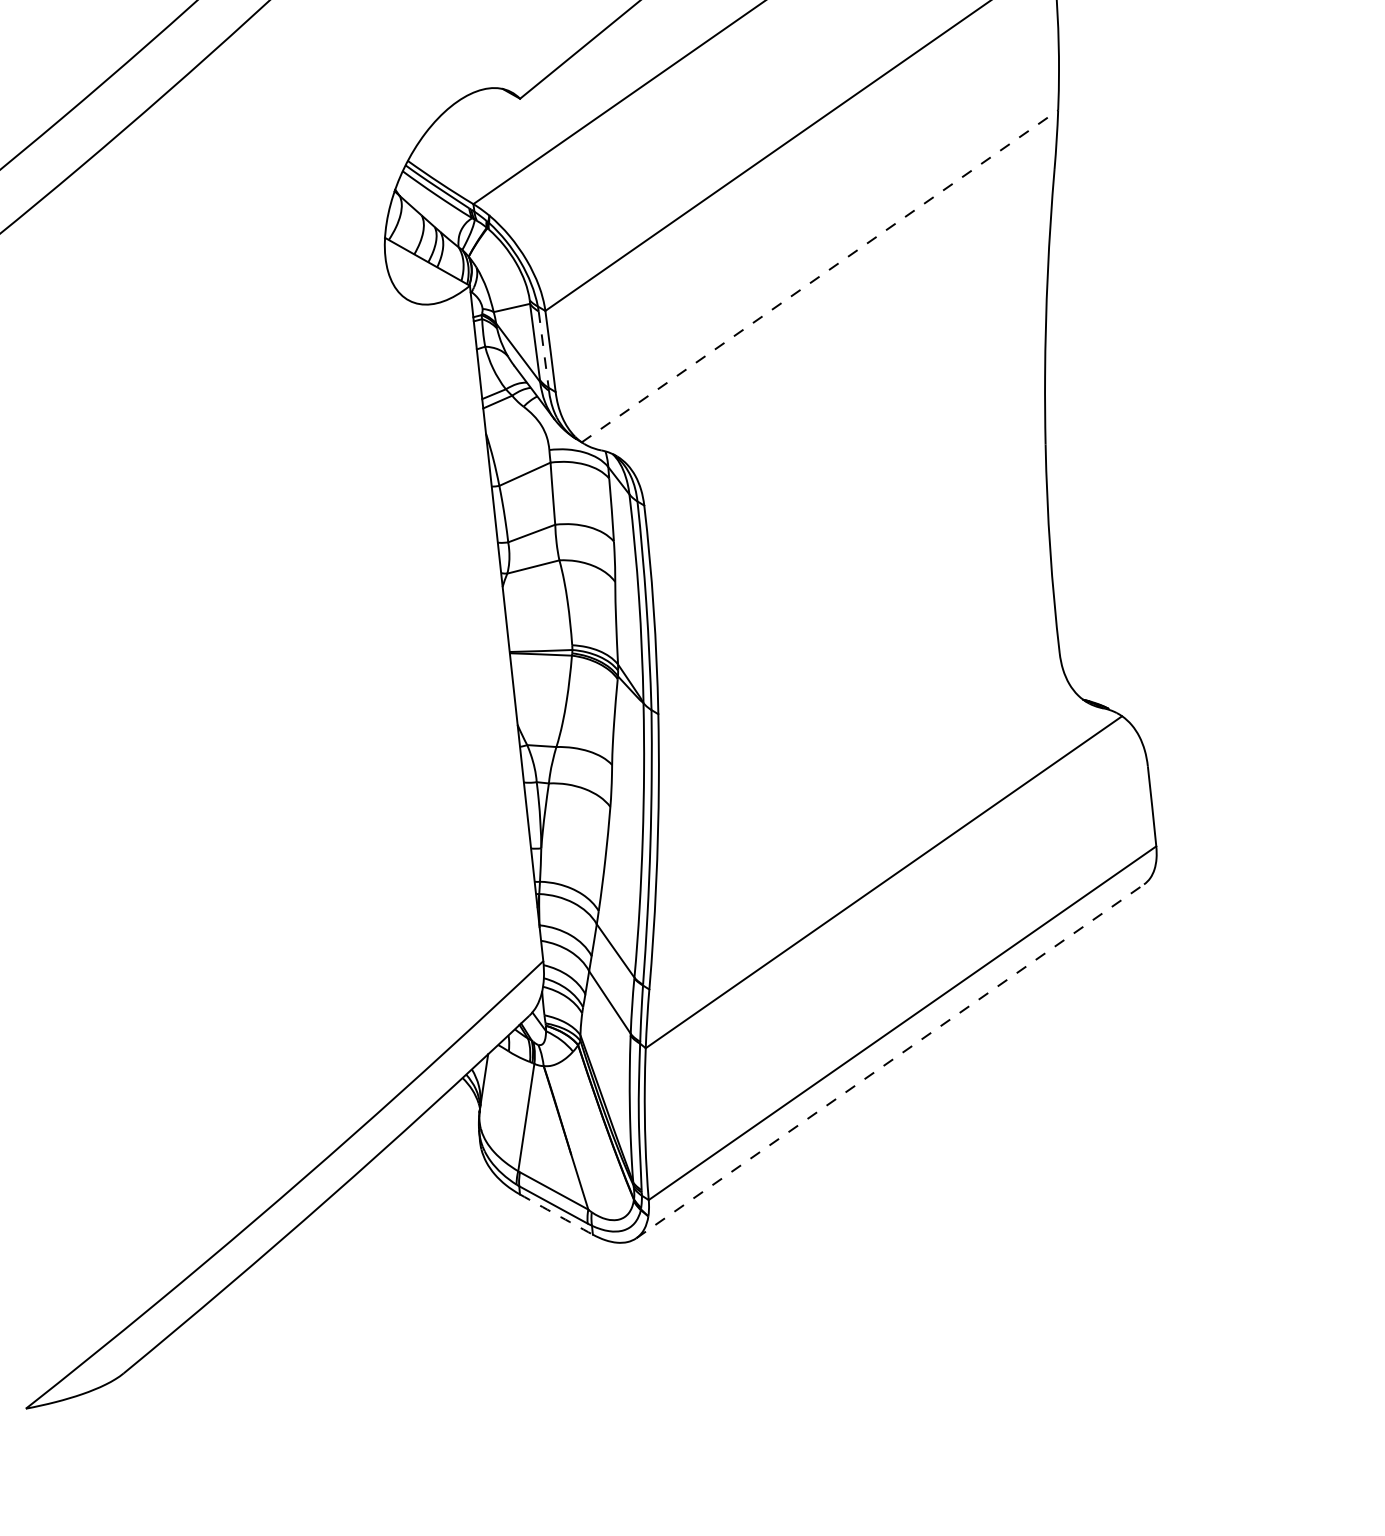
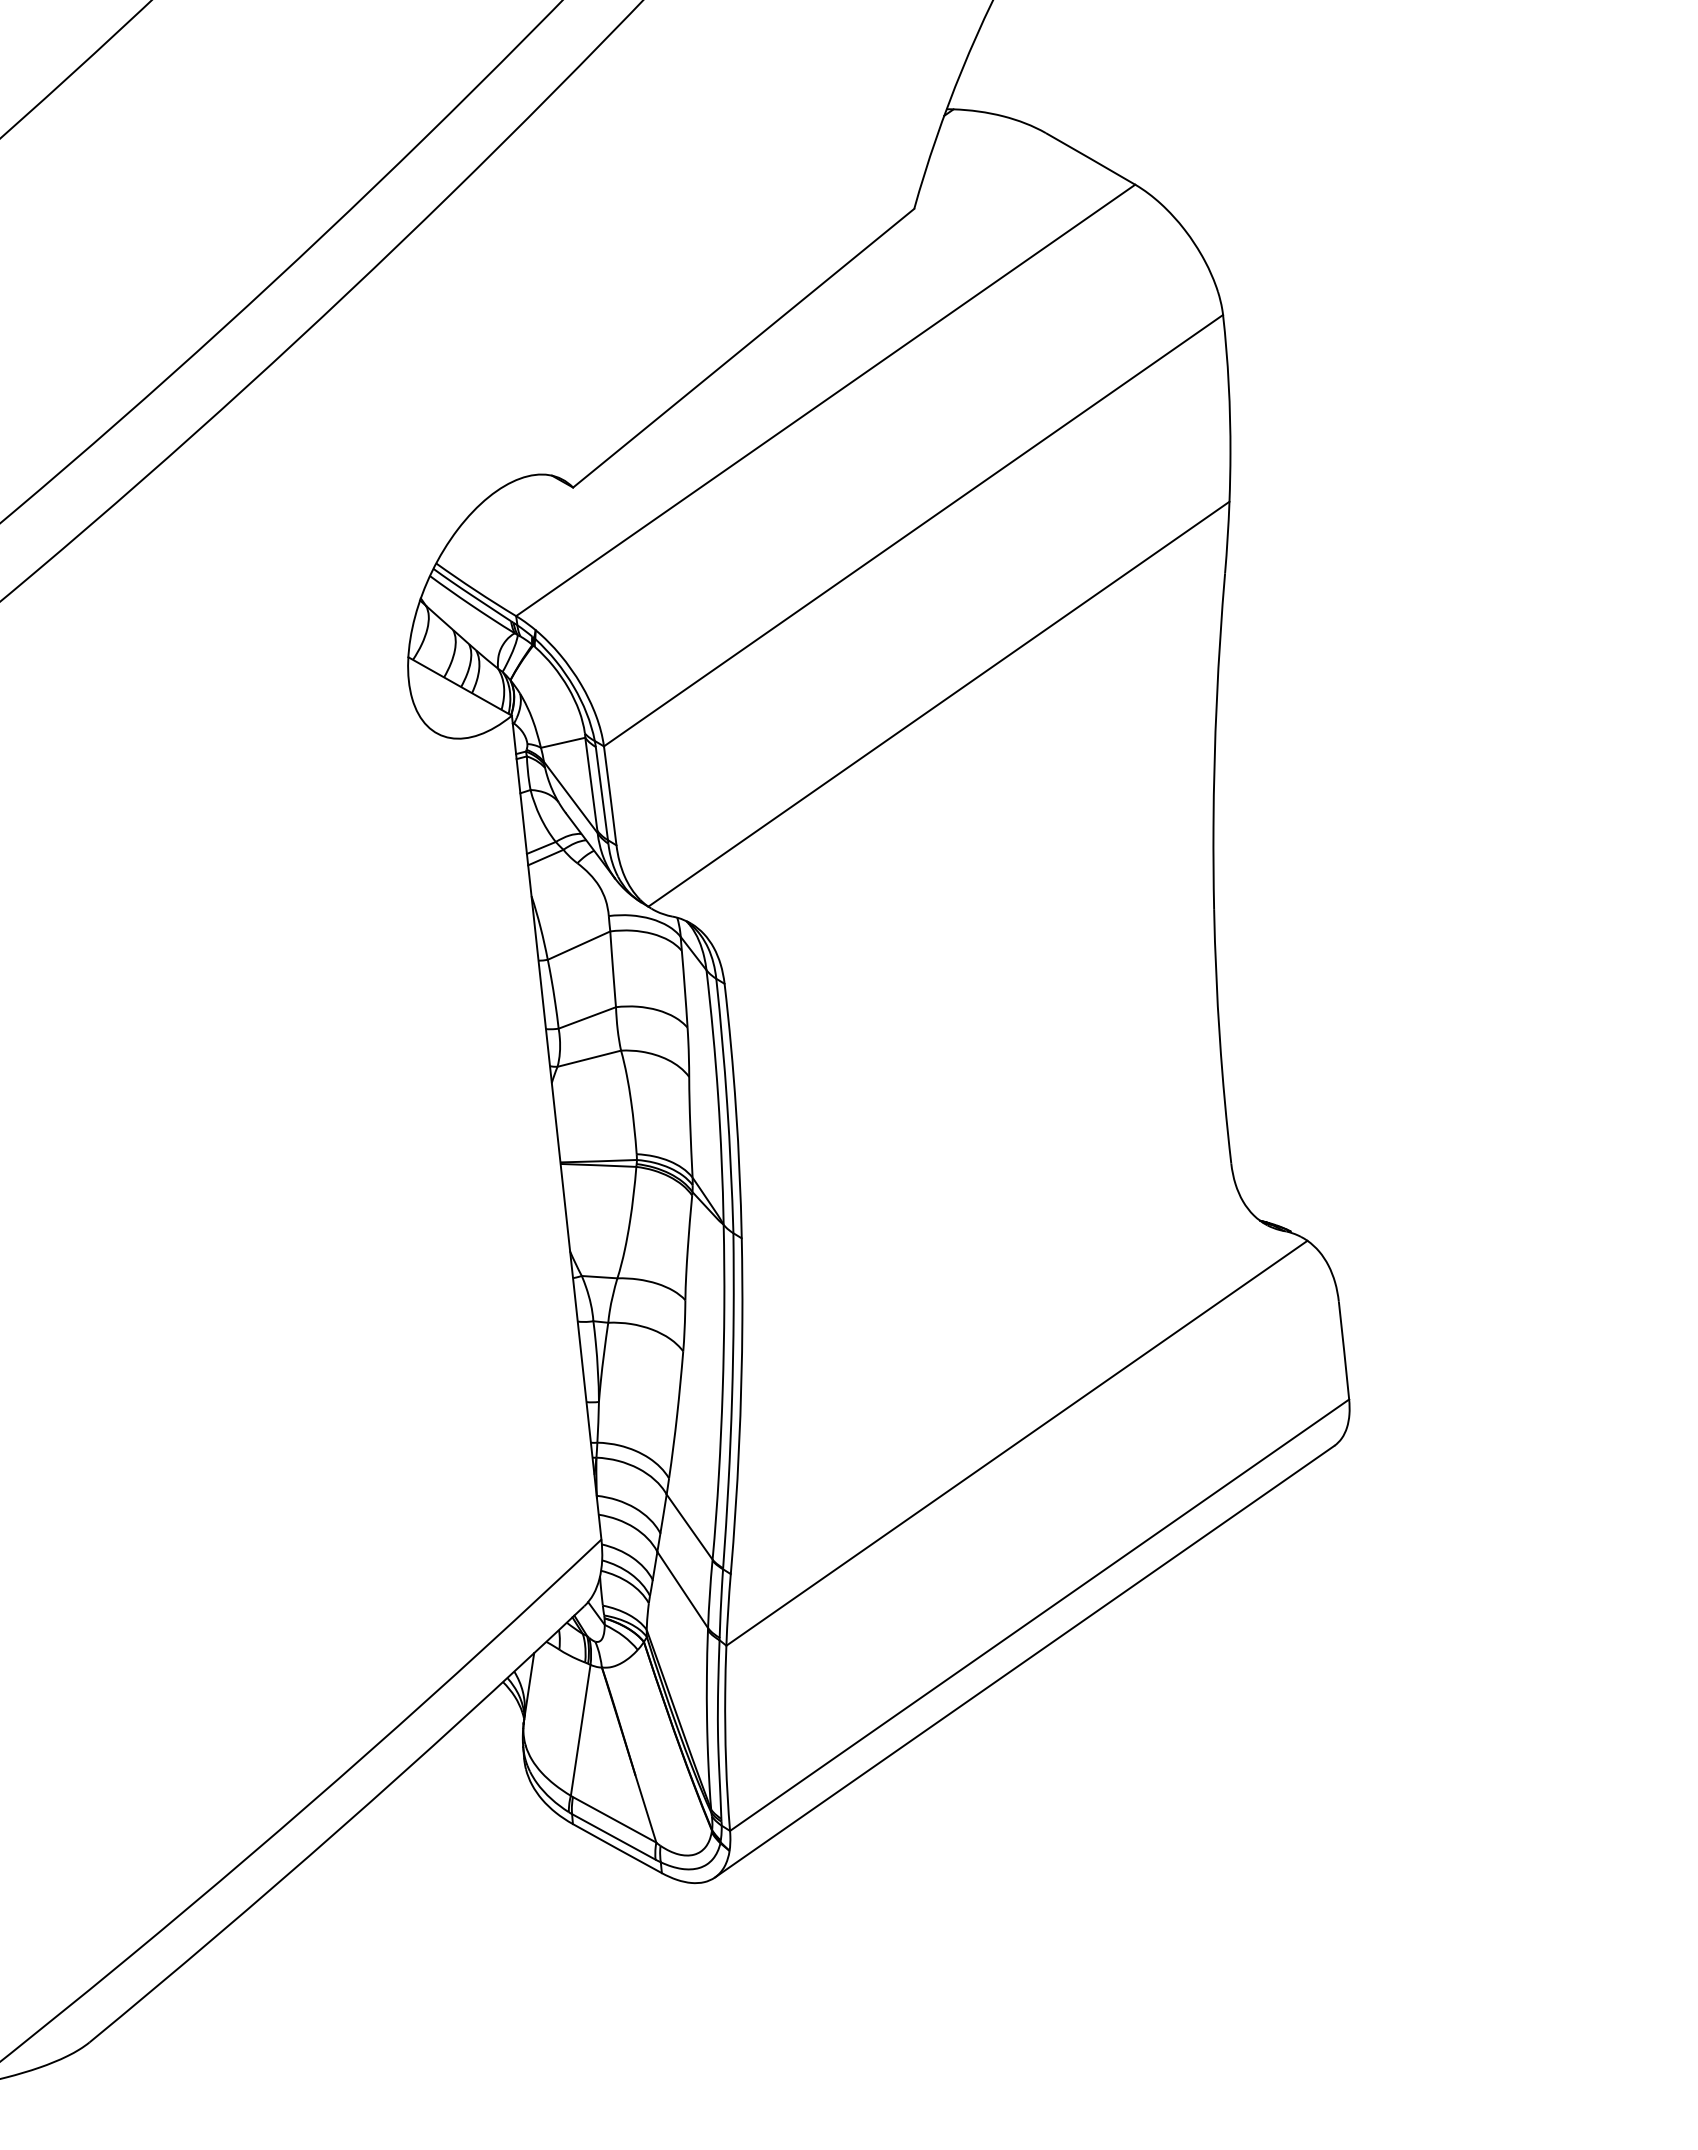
line: (820, 275) -> (939, 703), dashed -> solid
line: (543, 349) -> (601, 793), dashed -> solid
line: (890, 1061) -> (1025, 1661), dashed -> solid
arc: (556, 1214) -> (617, 1848), dashed -> solid

